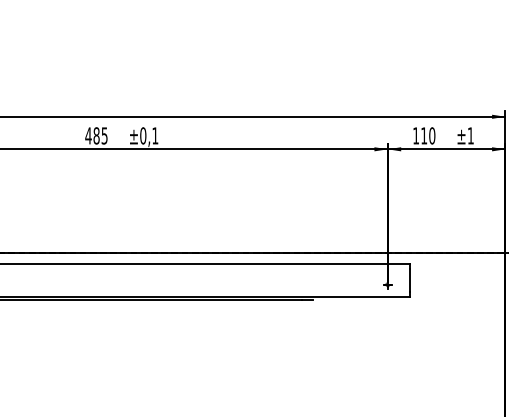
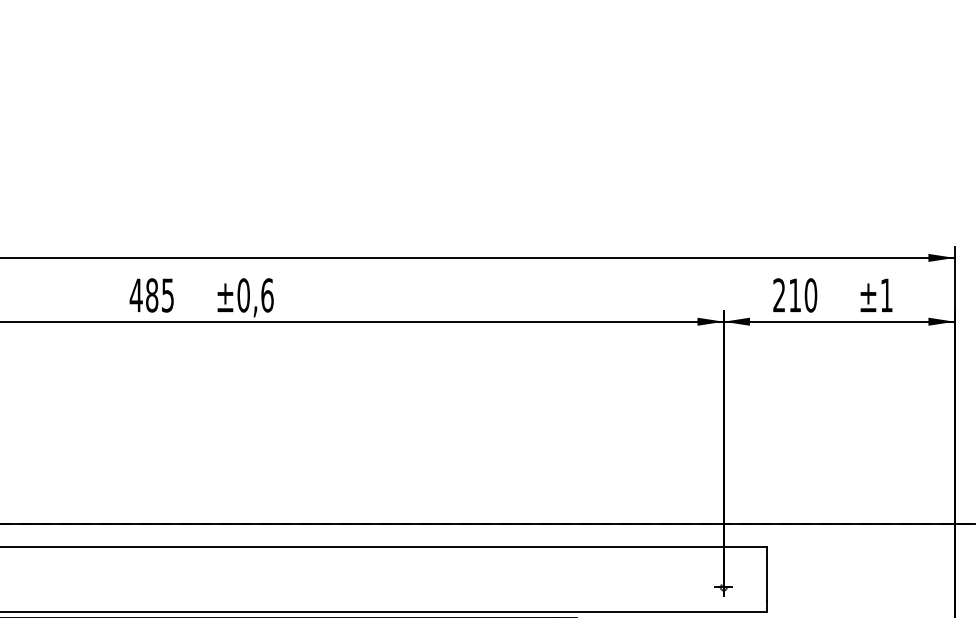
text: (155, 135) -> (267, 294), ±0,1 -> ±0,6
text: (415, 135) -> (778, 294), 110 -> 210

